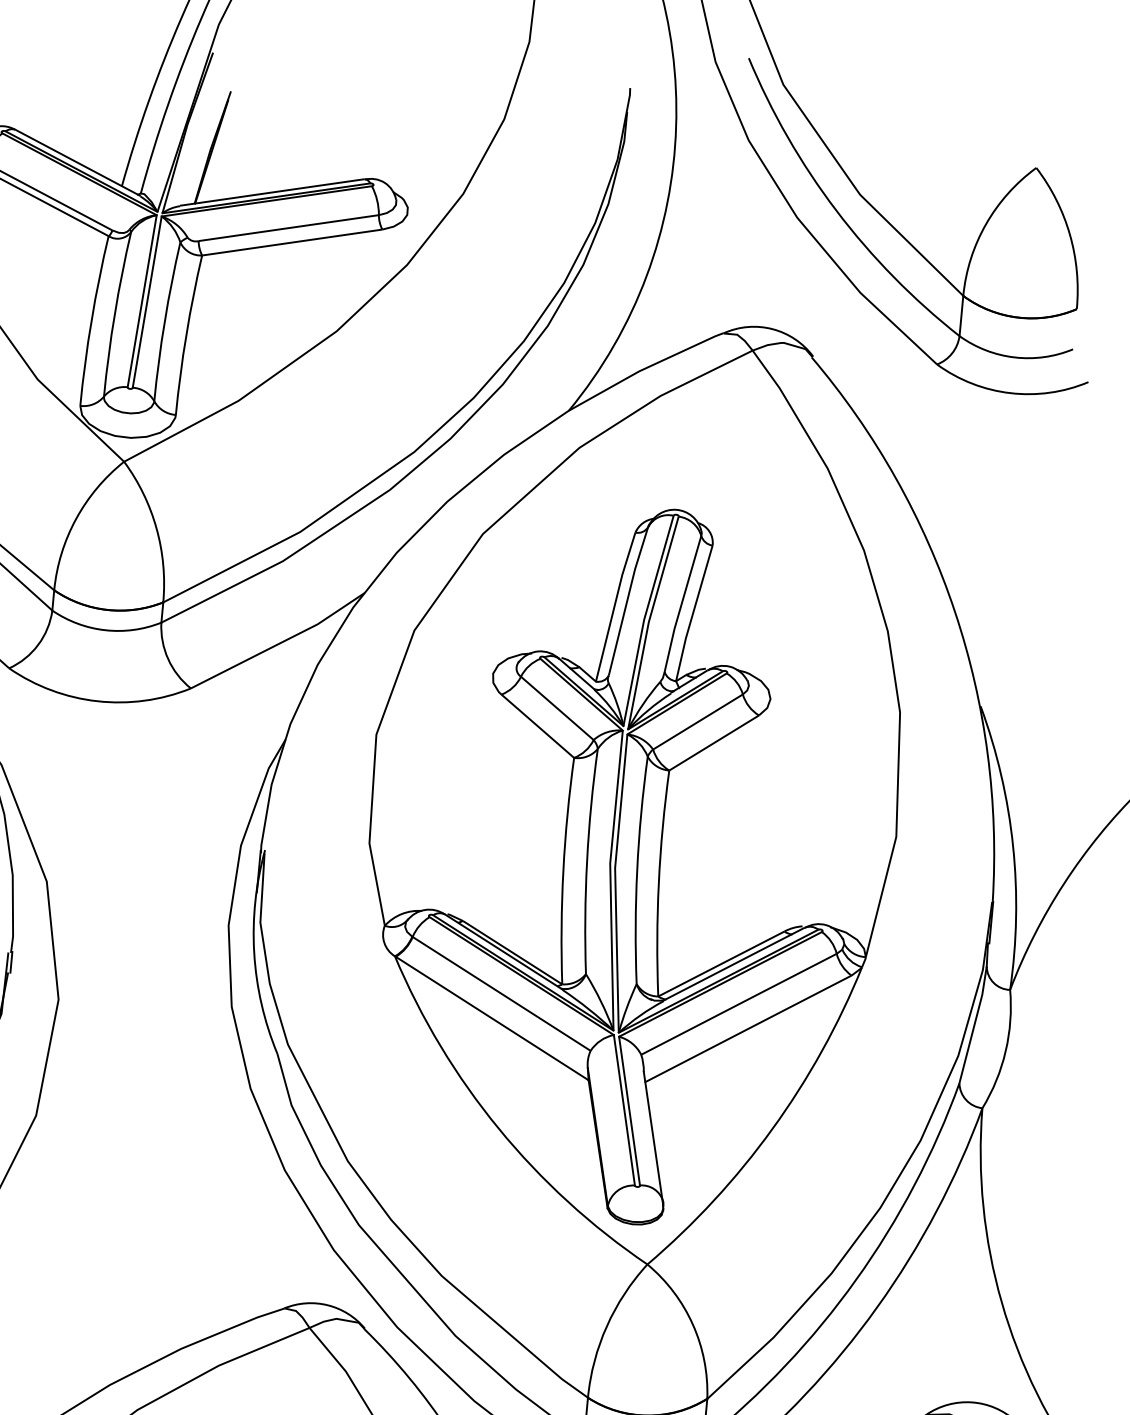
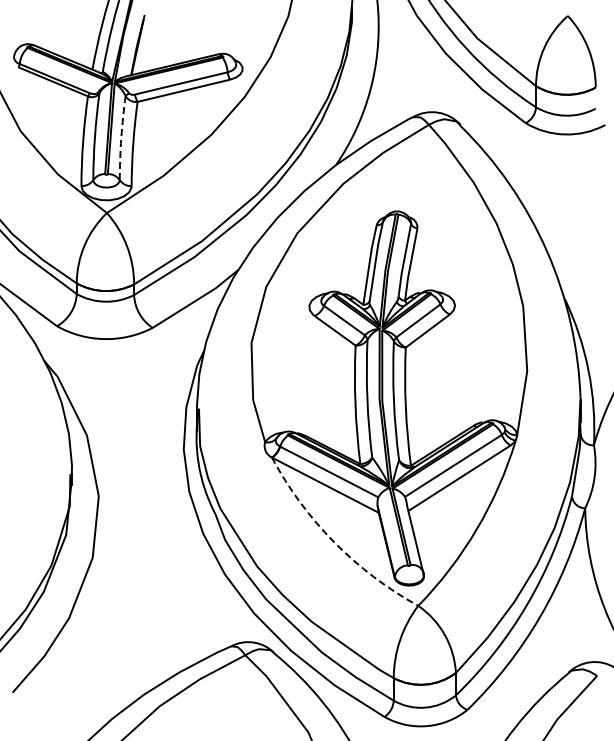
arc: (165, 322) -> (121, 138), solid -> dashed
arc: (499, 1129) -> (334, 542), solid -> dashed

